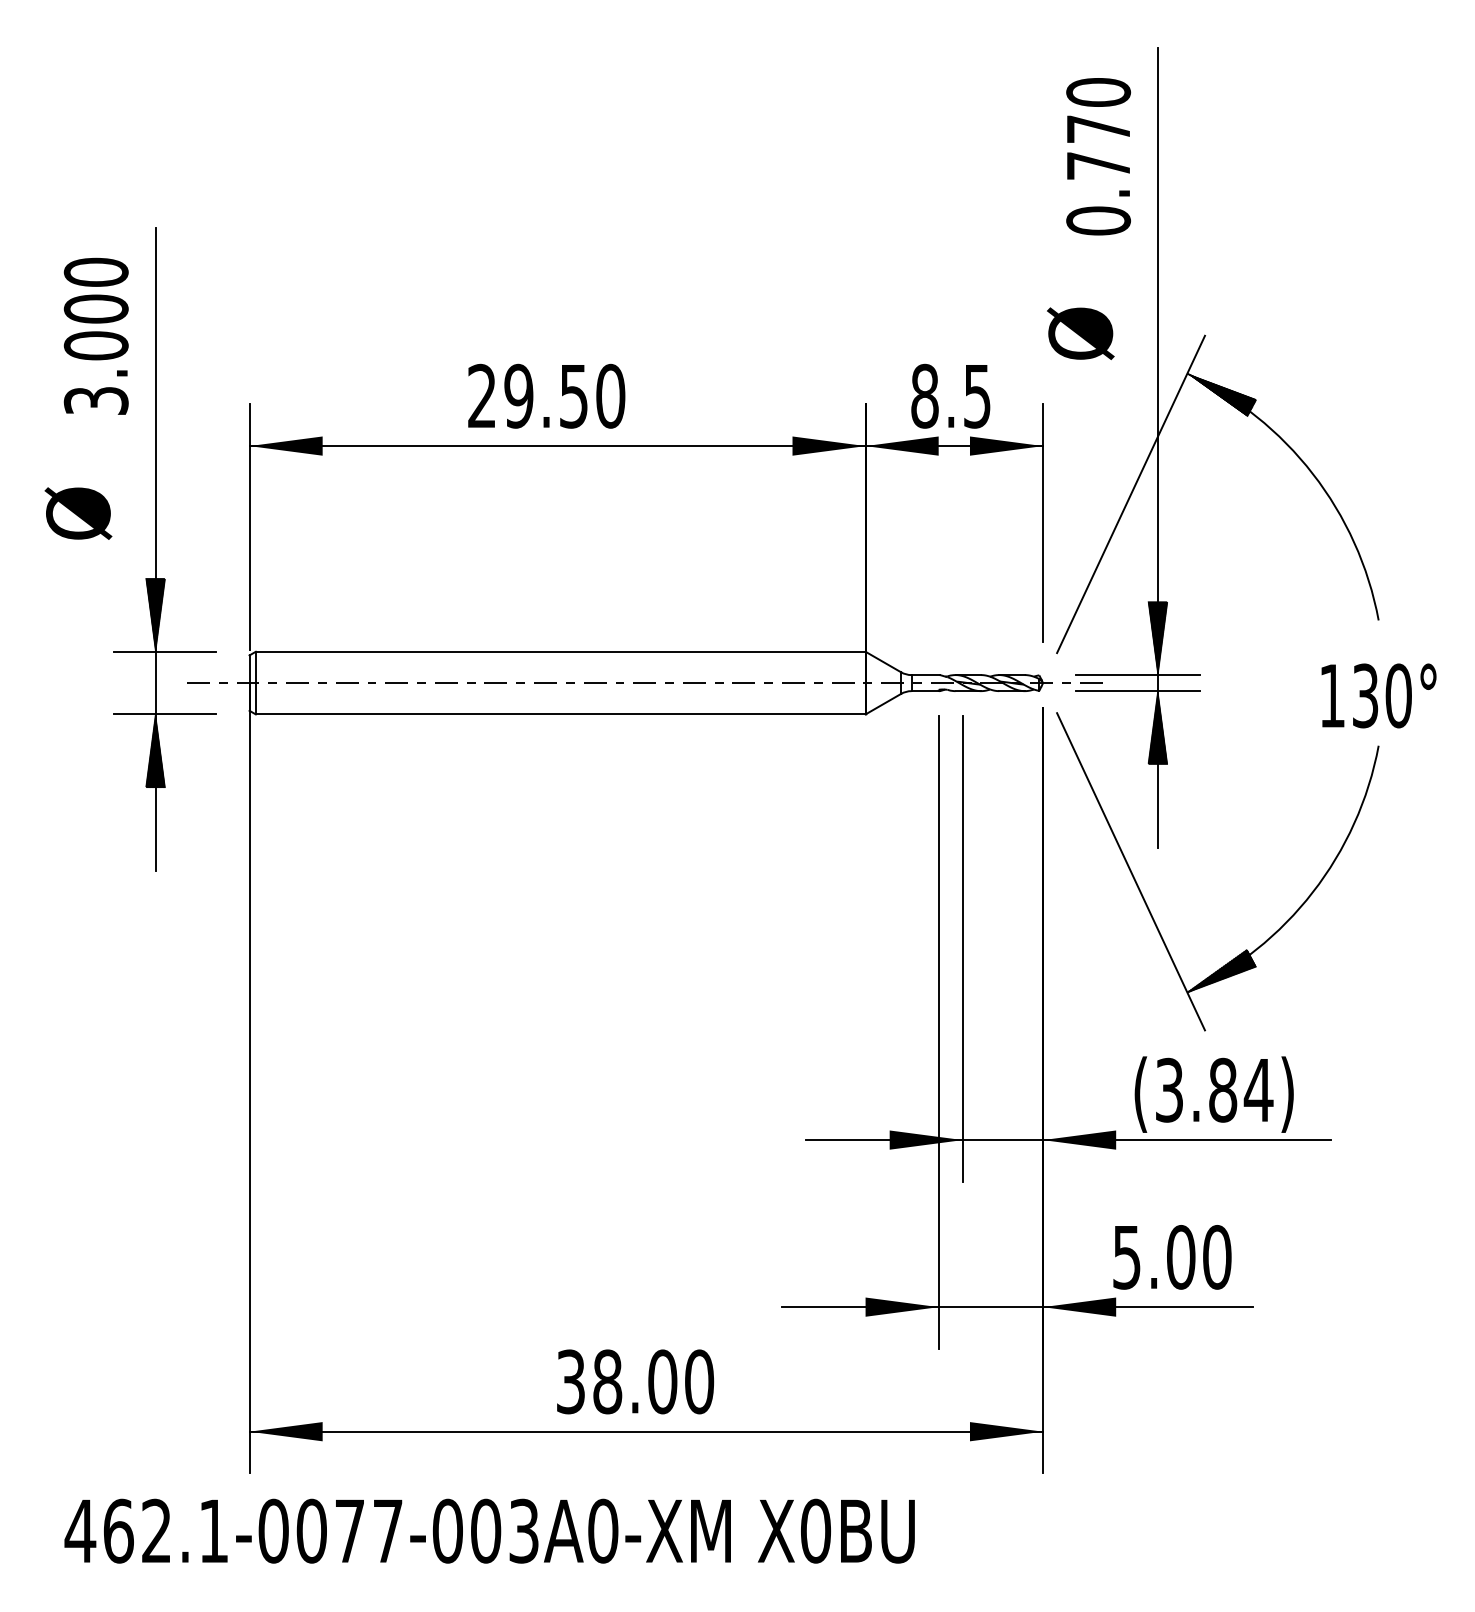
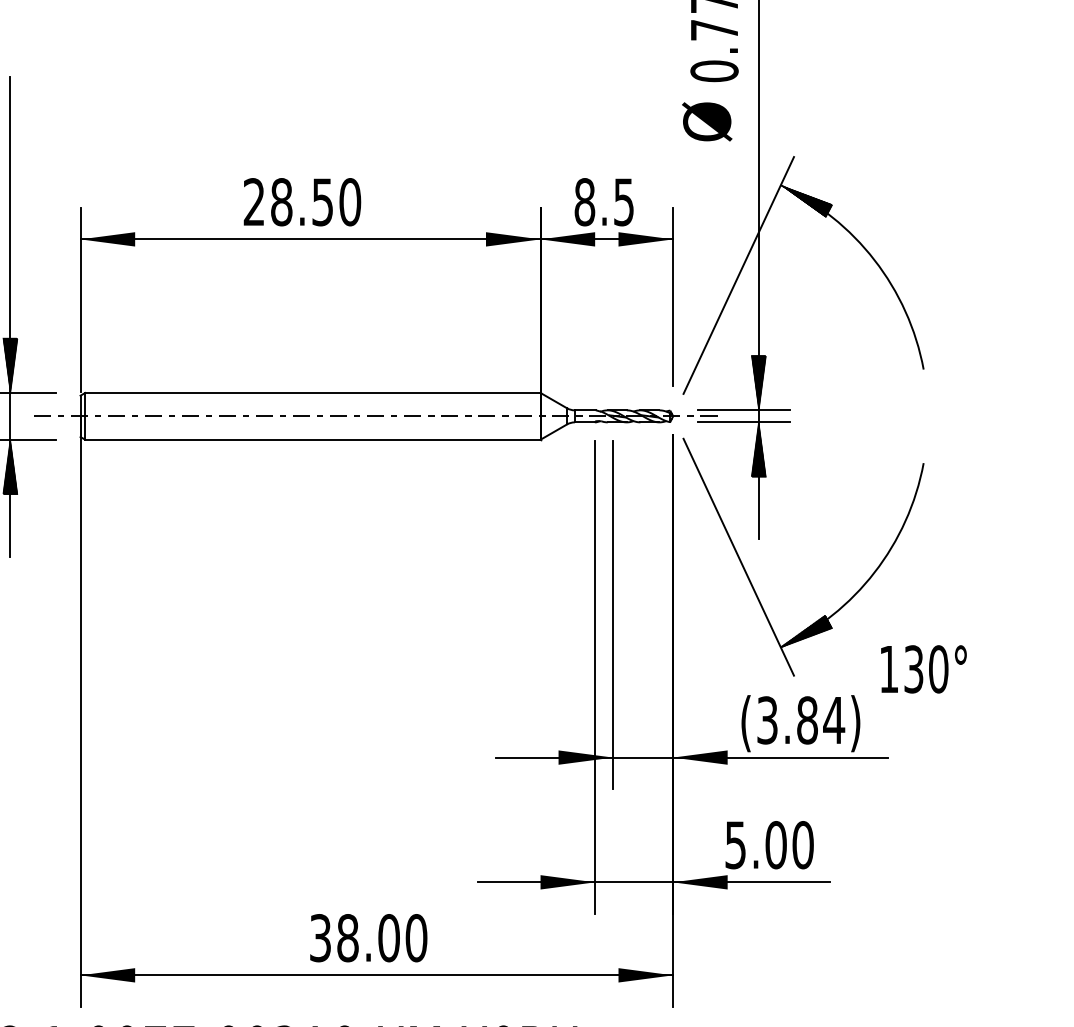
text: (1080, 333) -> (707, 121), moved
text: (518, 396) -> (281, 202), 29.50 -> 28.50
text: (1378, 695) -> (923, 669), moved

